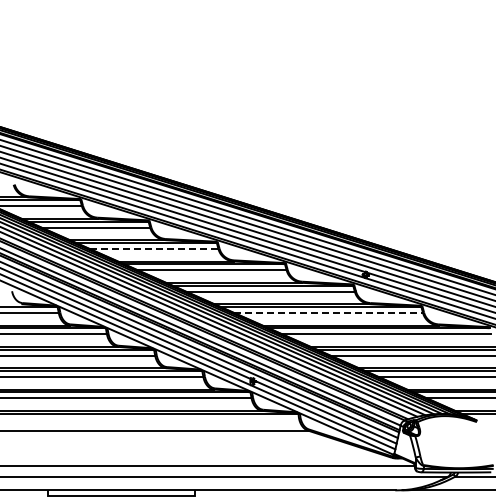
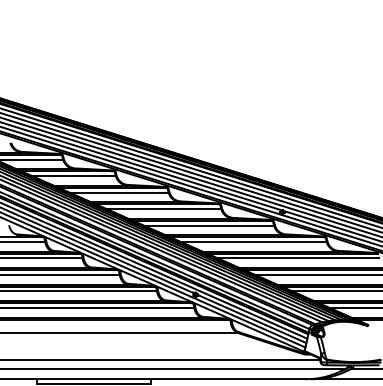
line: (154, 248) -> (119, 192), dashed -> solid
line: (329, 312) -> (254, 241), dashed -> solid

